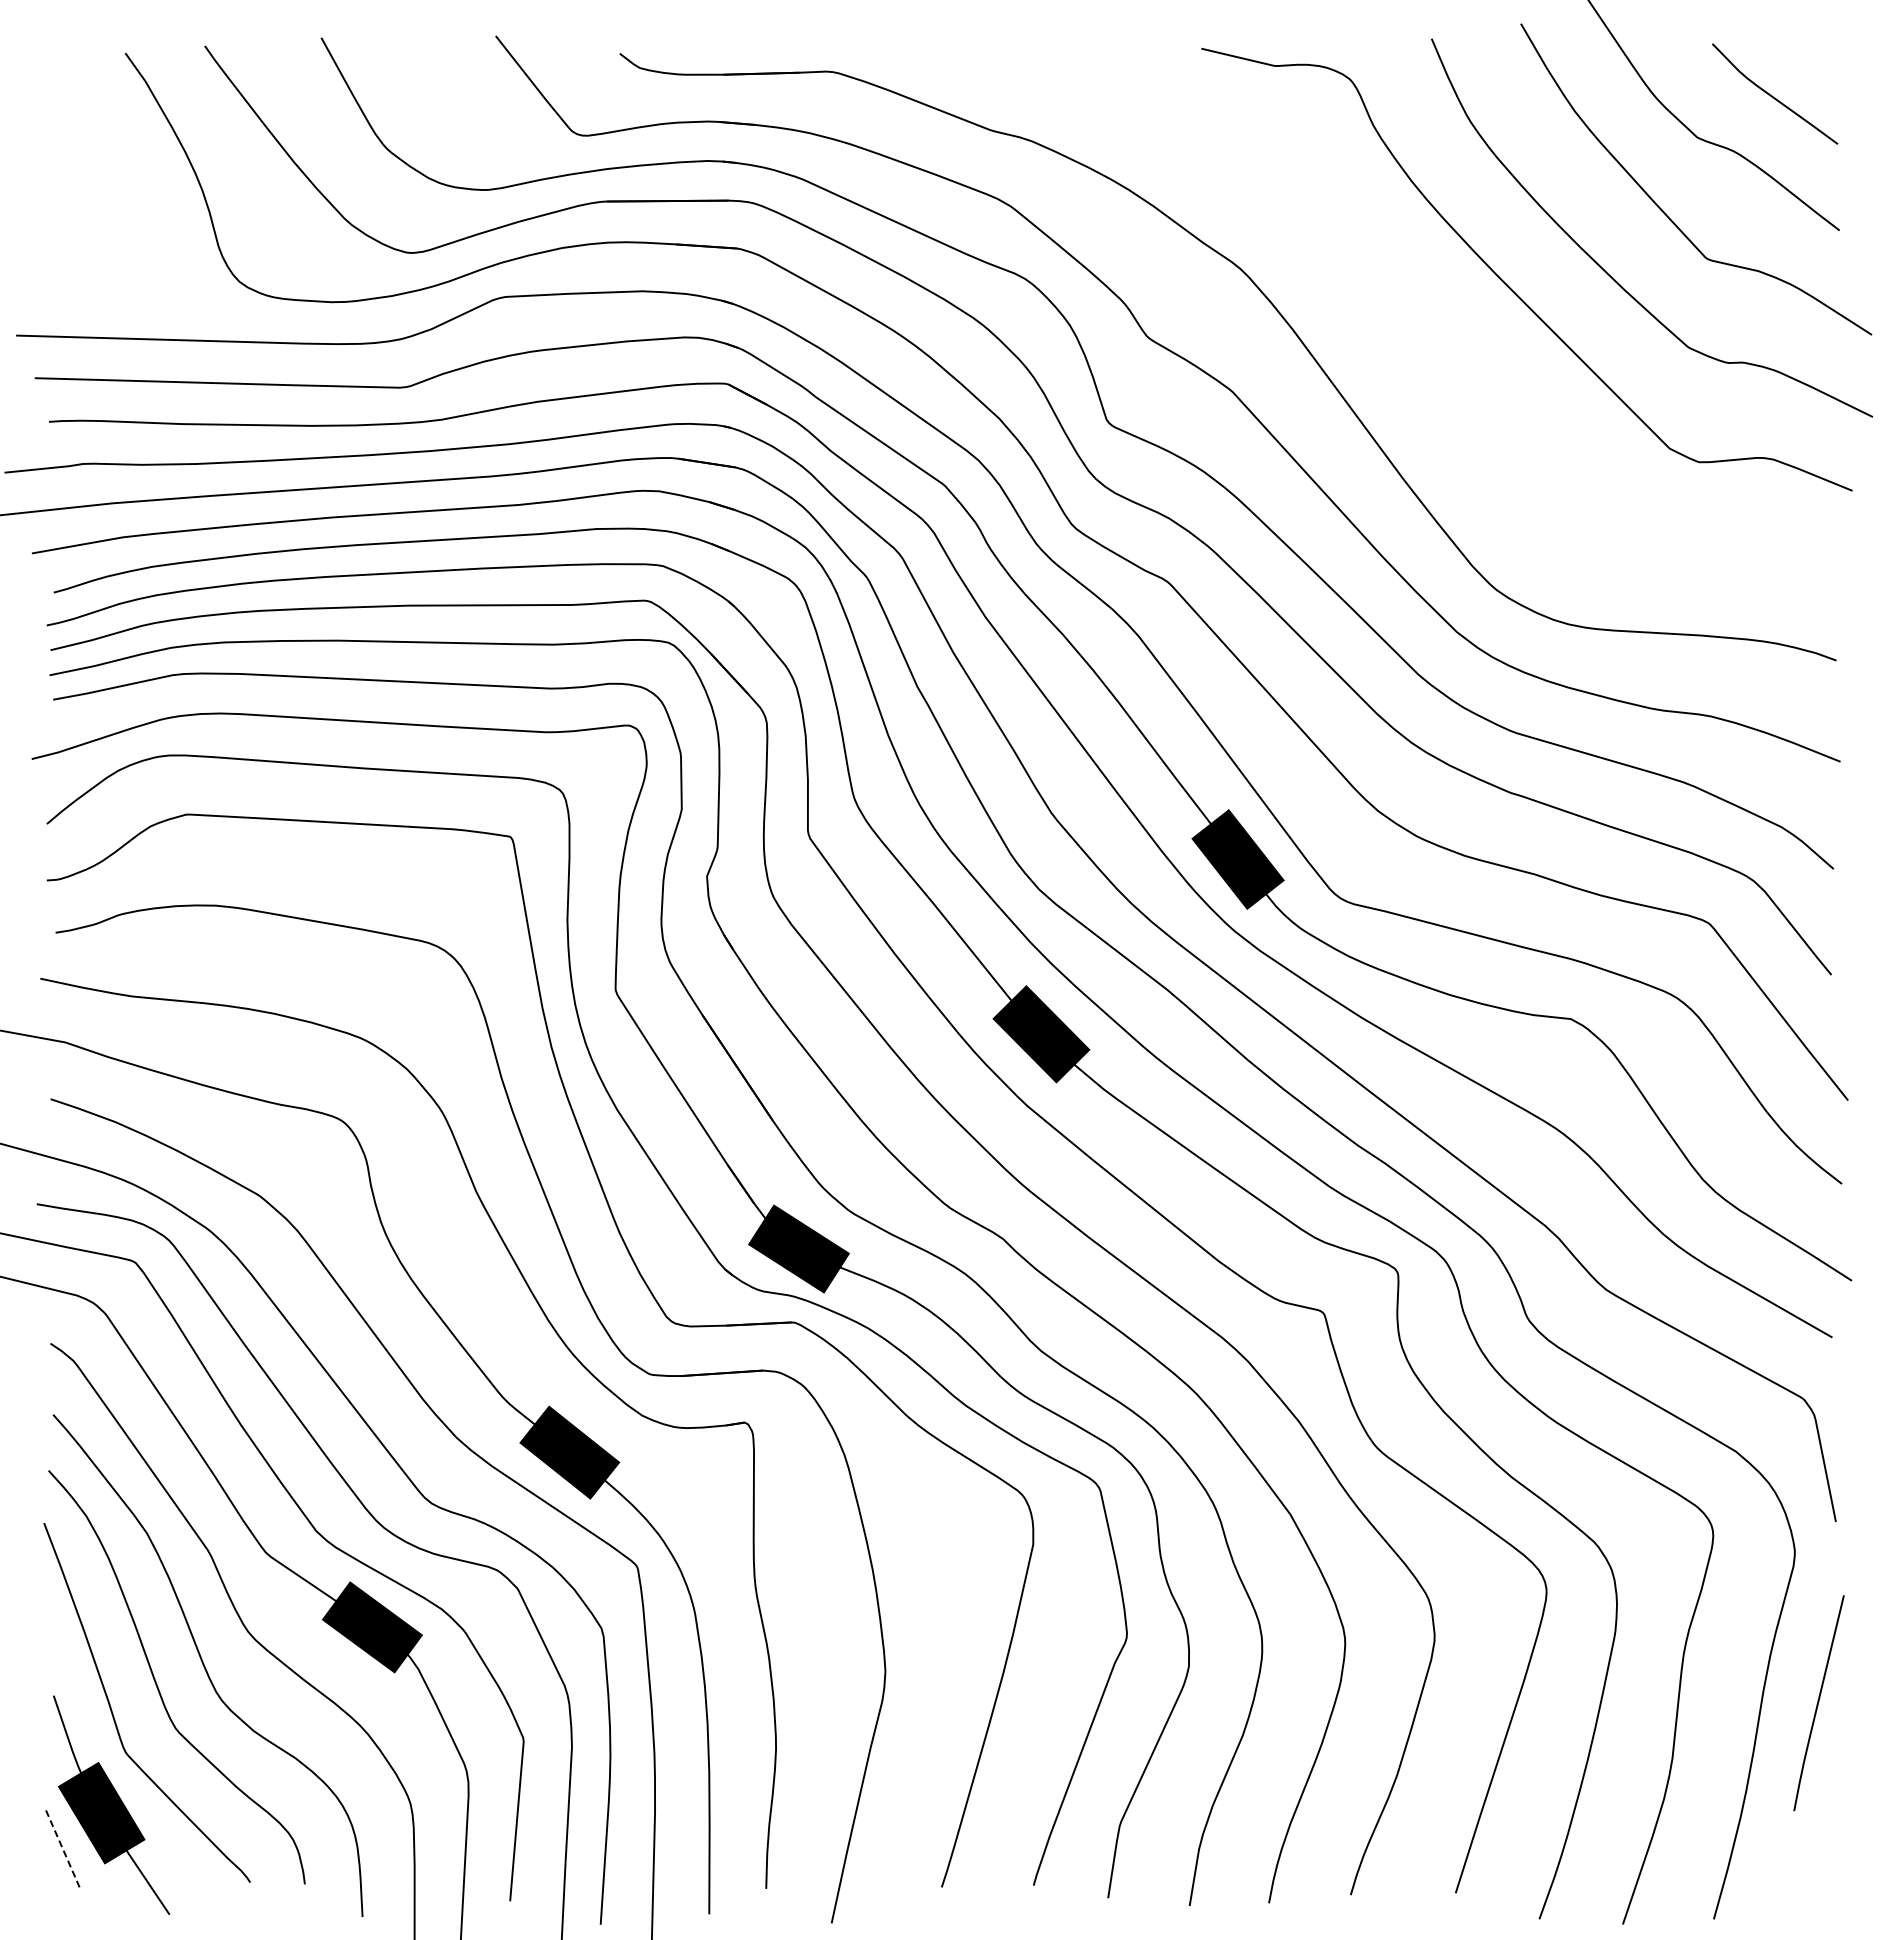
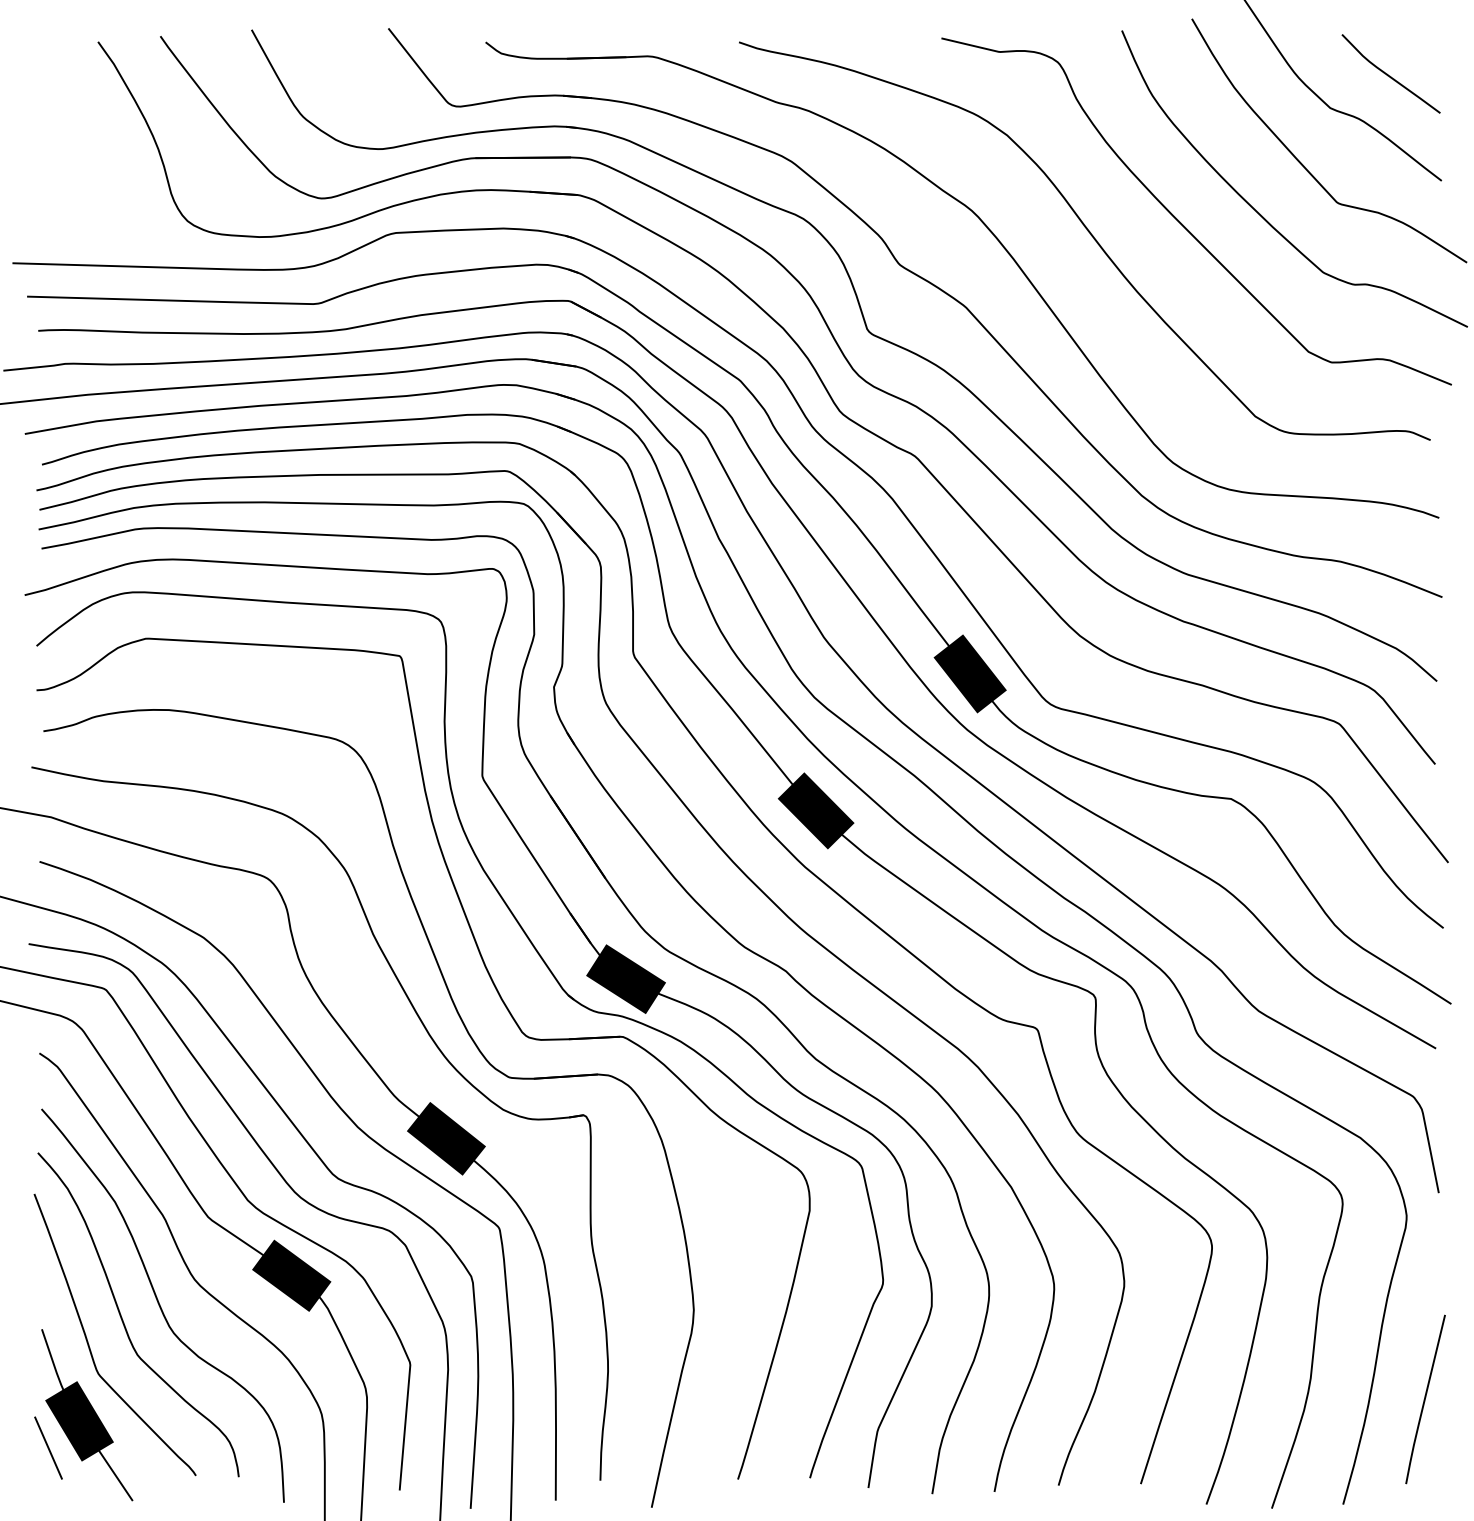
curve: (1391, 299) -> (1090, 234), added
line: (1818, 1703) -> (1425, 1399), moved
line: (62, 1847) -> (48, 1448), dashed -> solid

